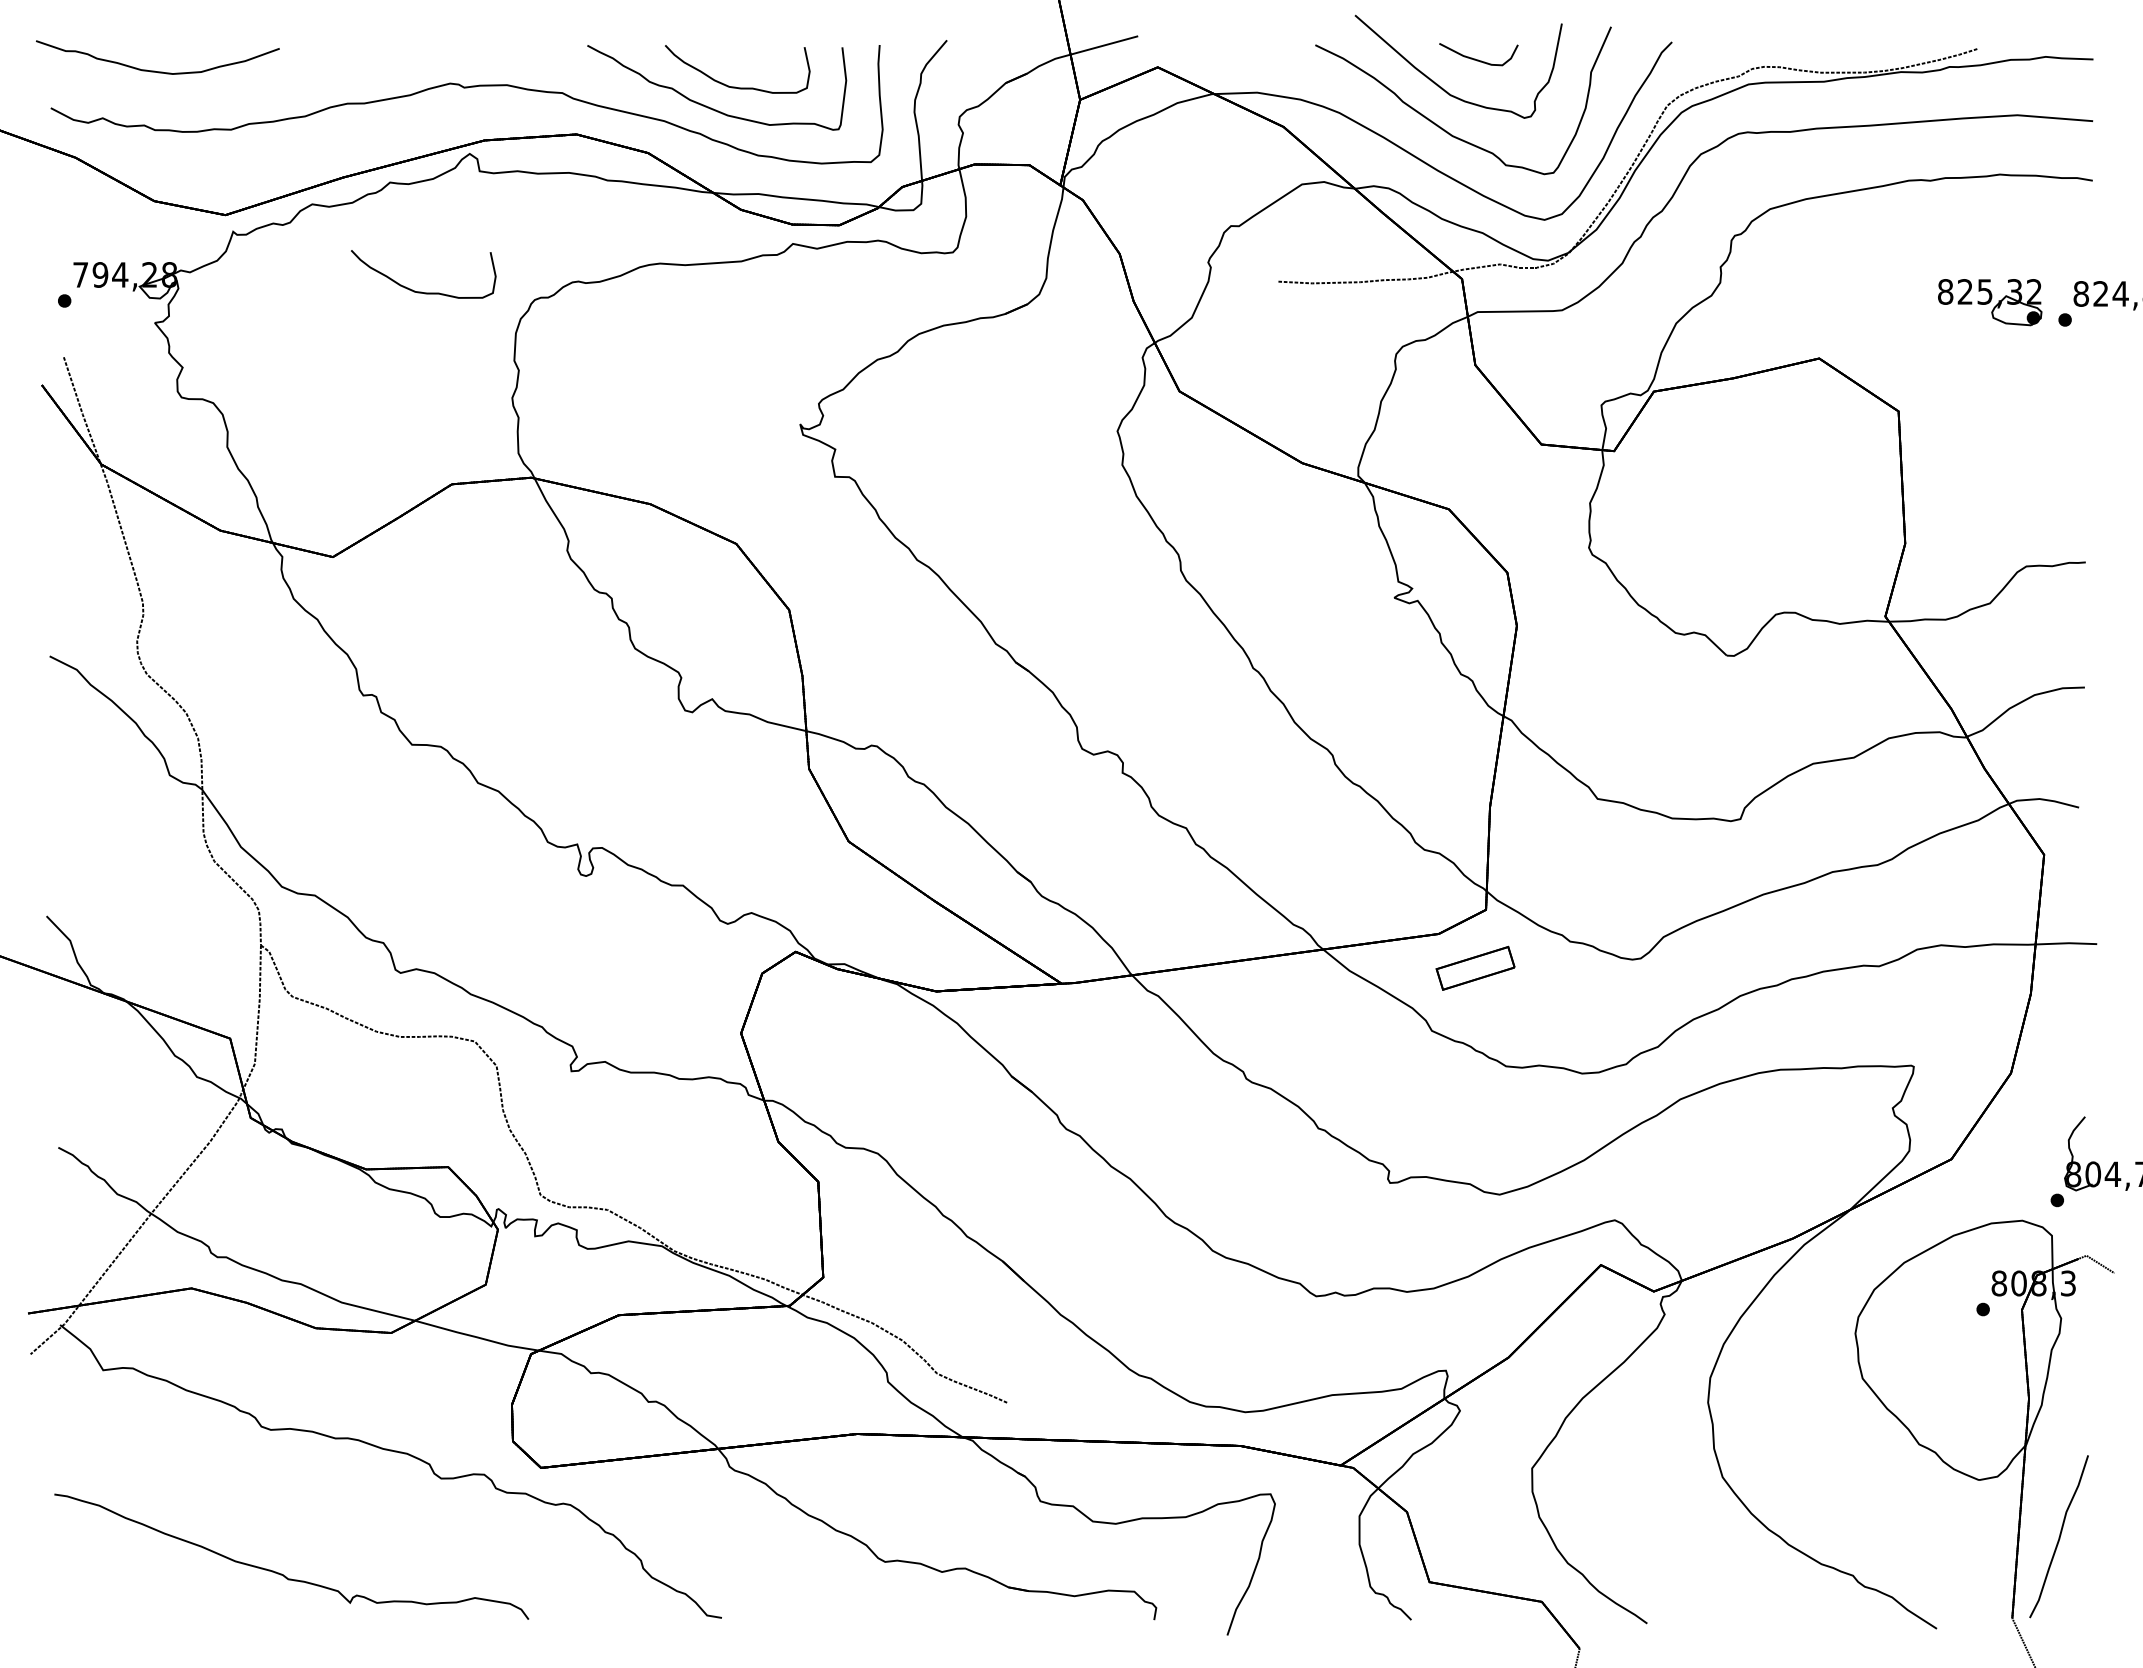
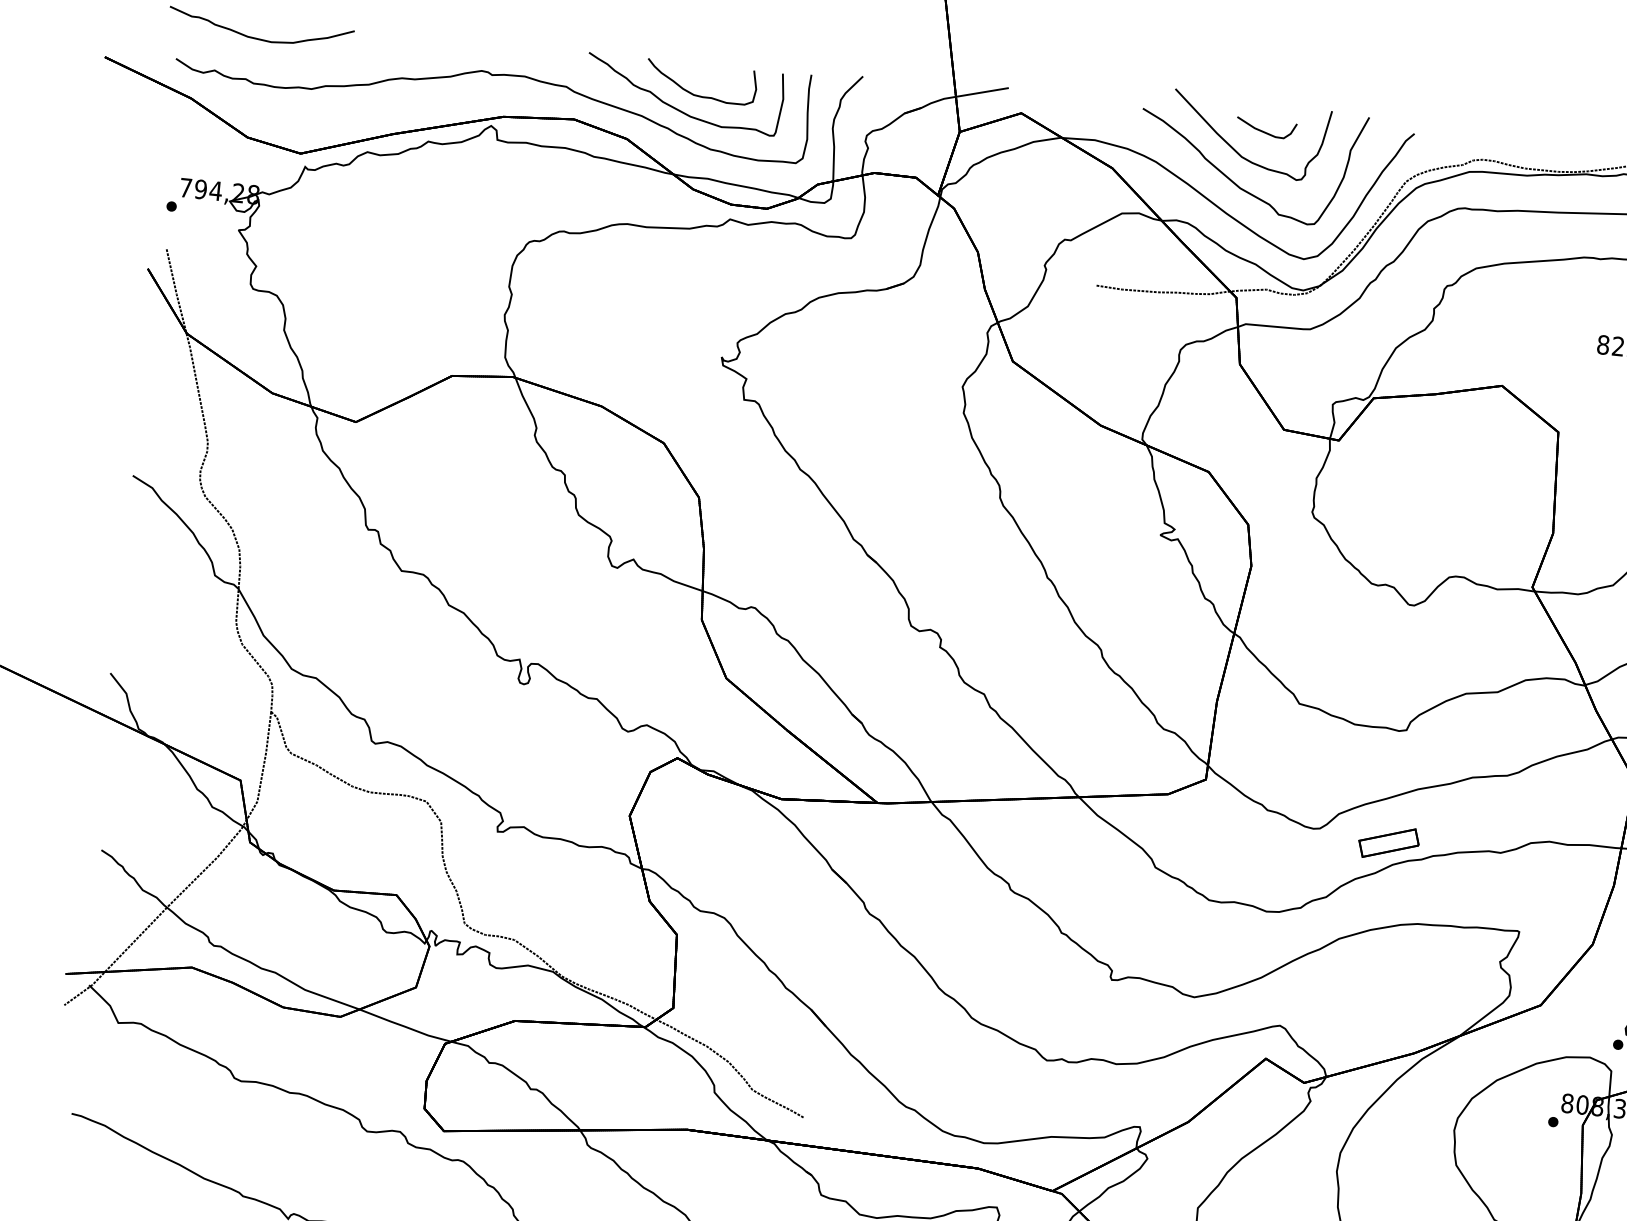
curve: (421, 291) -> (443, 226), removed
part: (1475, 967) -> (1389, 842), moved

